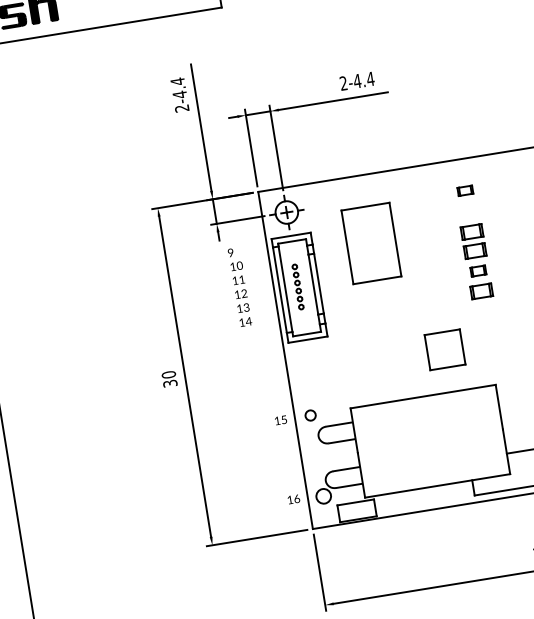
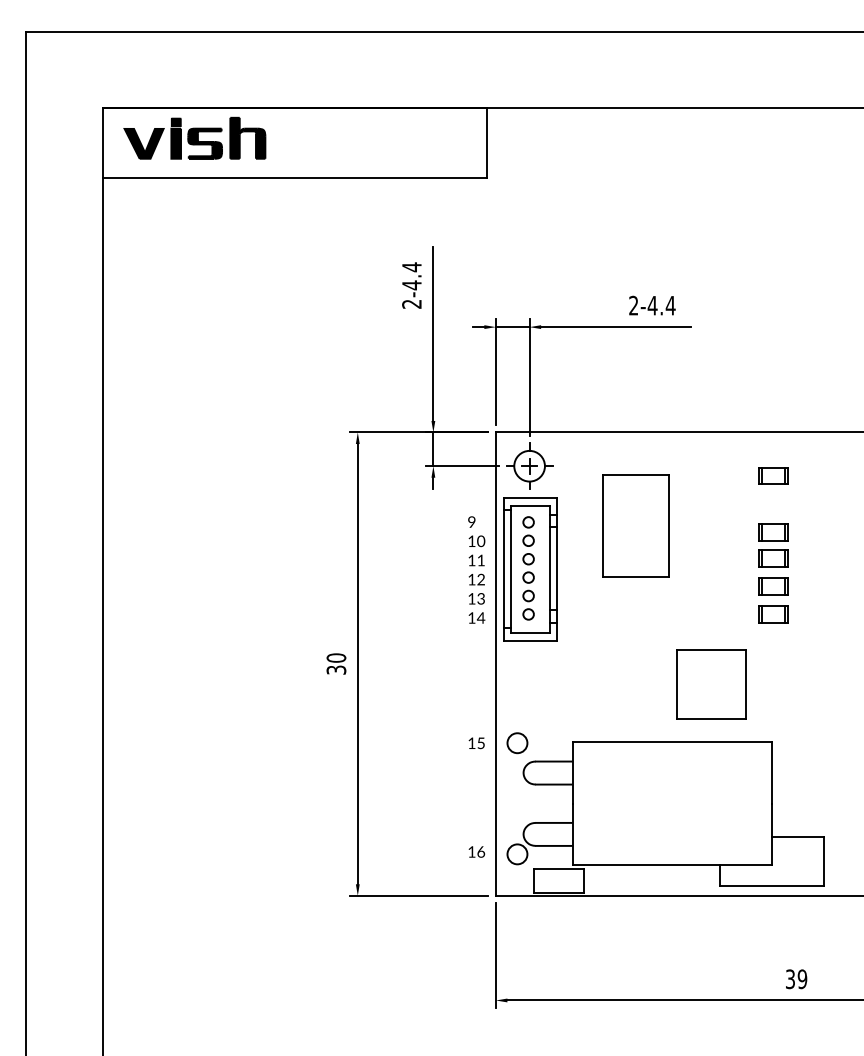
part: (465, 190) -> (773, 475), size x1.43
part: (478, 271) -> (773, 586), size x1.43
text: (239, 286) -> (476, 569), moved
part: (298, 287) -> (528, 568), size x1.67
part: (444, 349) -> (711, 684), size x1.43
circle: (310, 415) -> (517, 743), size x1.43

